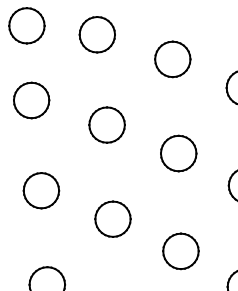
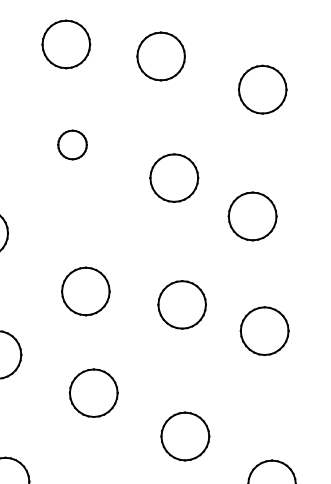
part: (31, 100) -> (72, 144), size x0.6
part: (178, 153) -> (252, 216), moved
part: (41, 190) -> (85, 291), moved
part: (180, 250) -> (264, 330), moved

